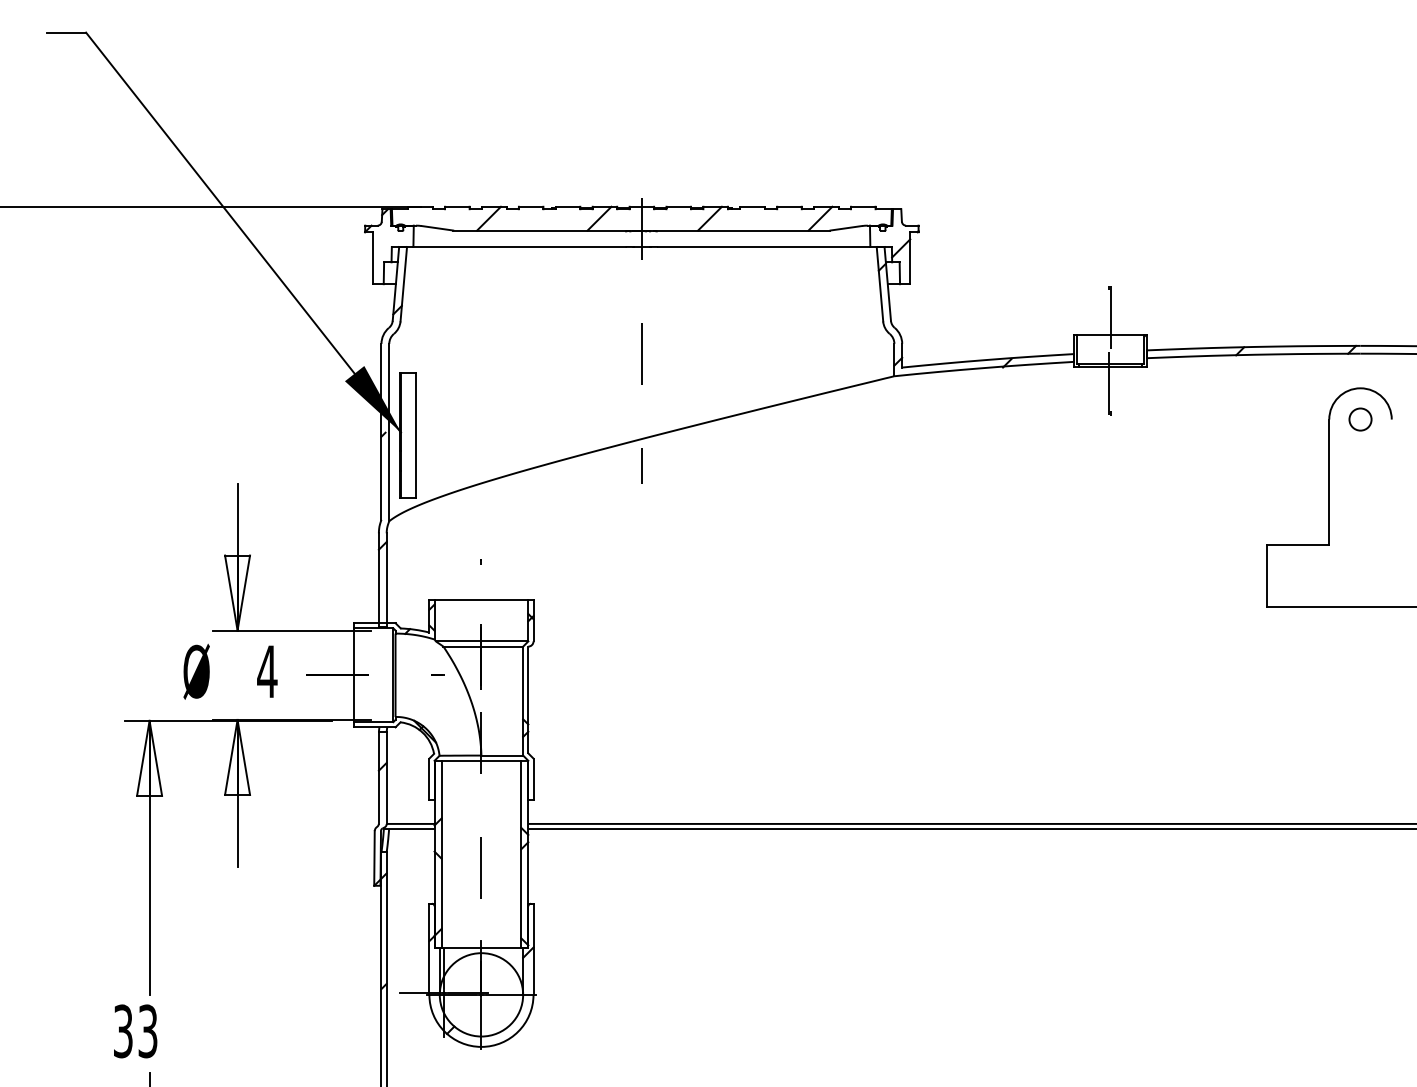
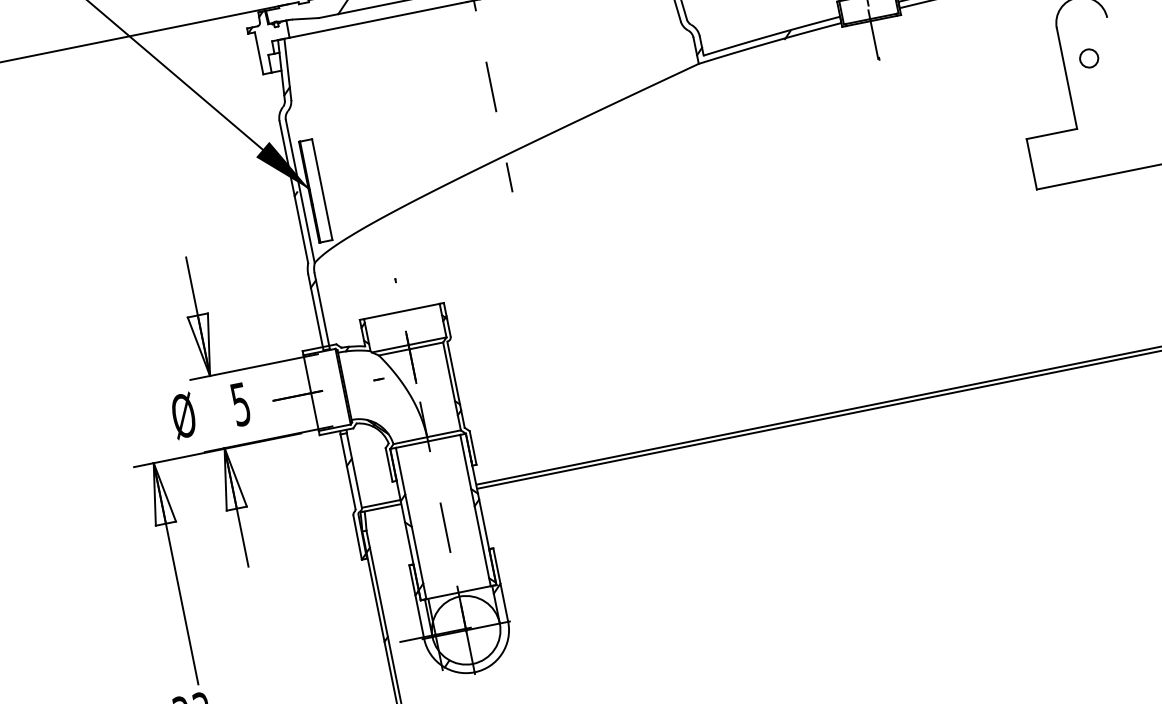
circle: (1360, 419) -> (1089, 58), moved
text: (267, 671) -> (240, 404), 4 -> 5

